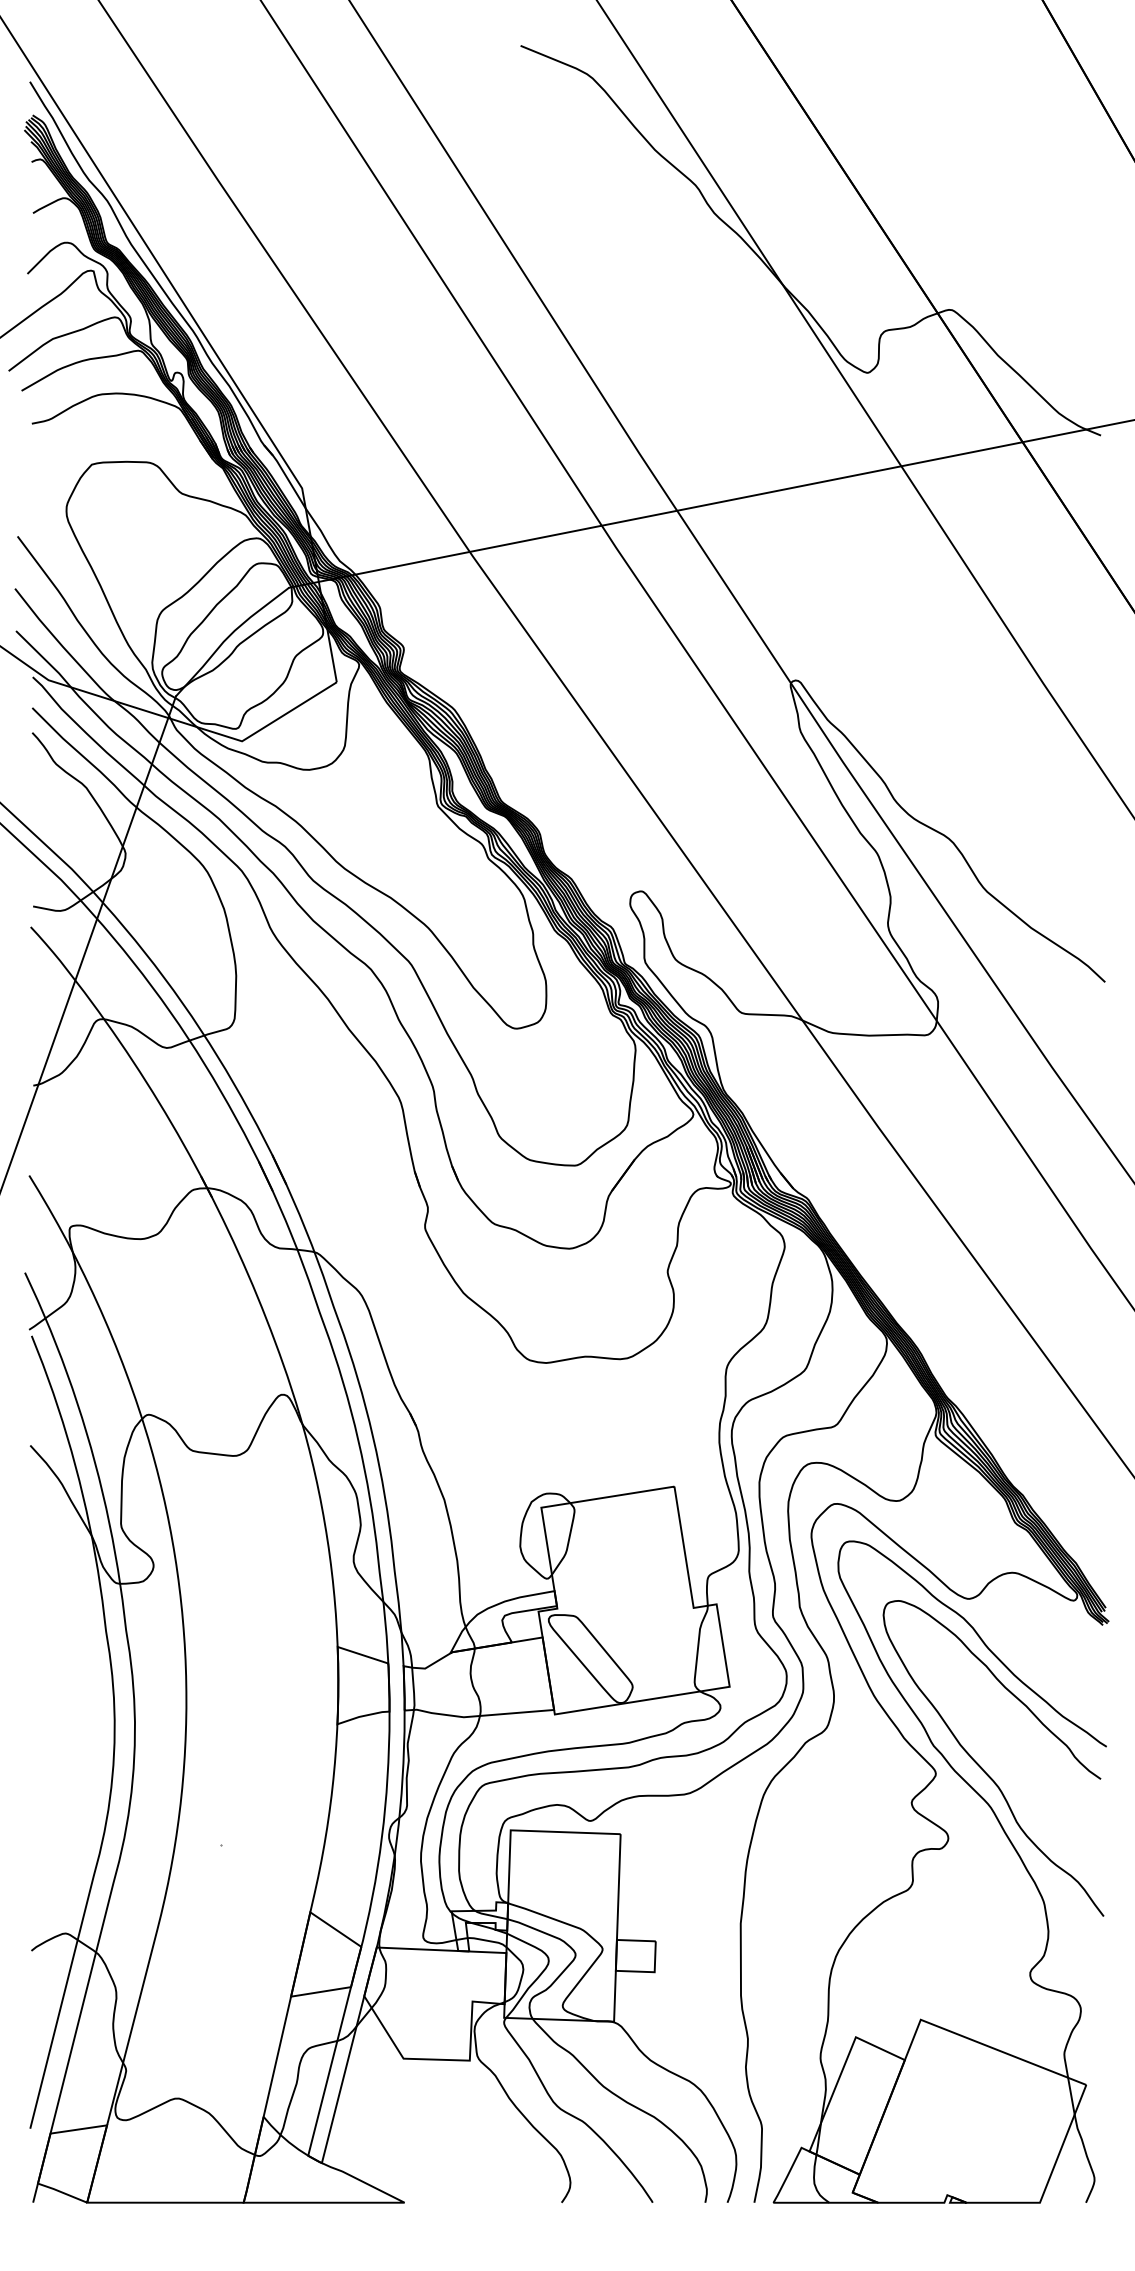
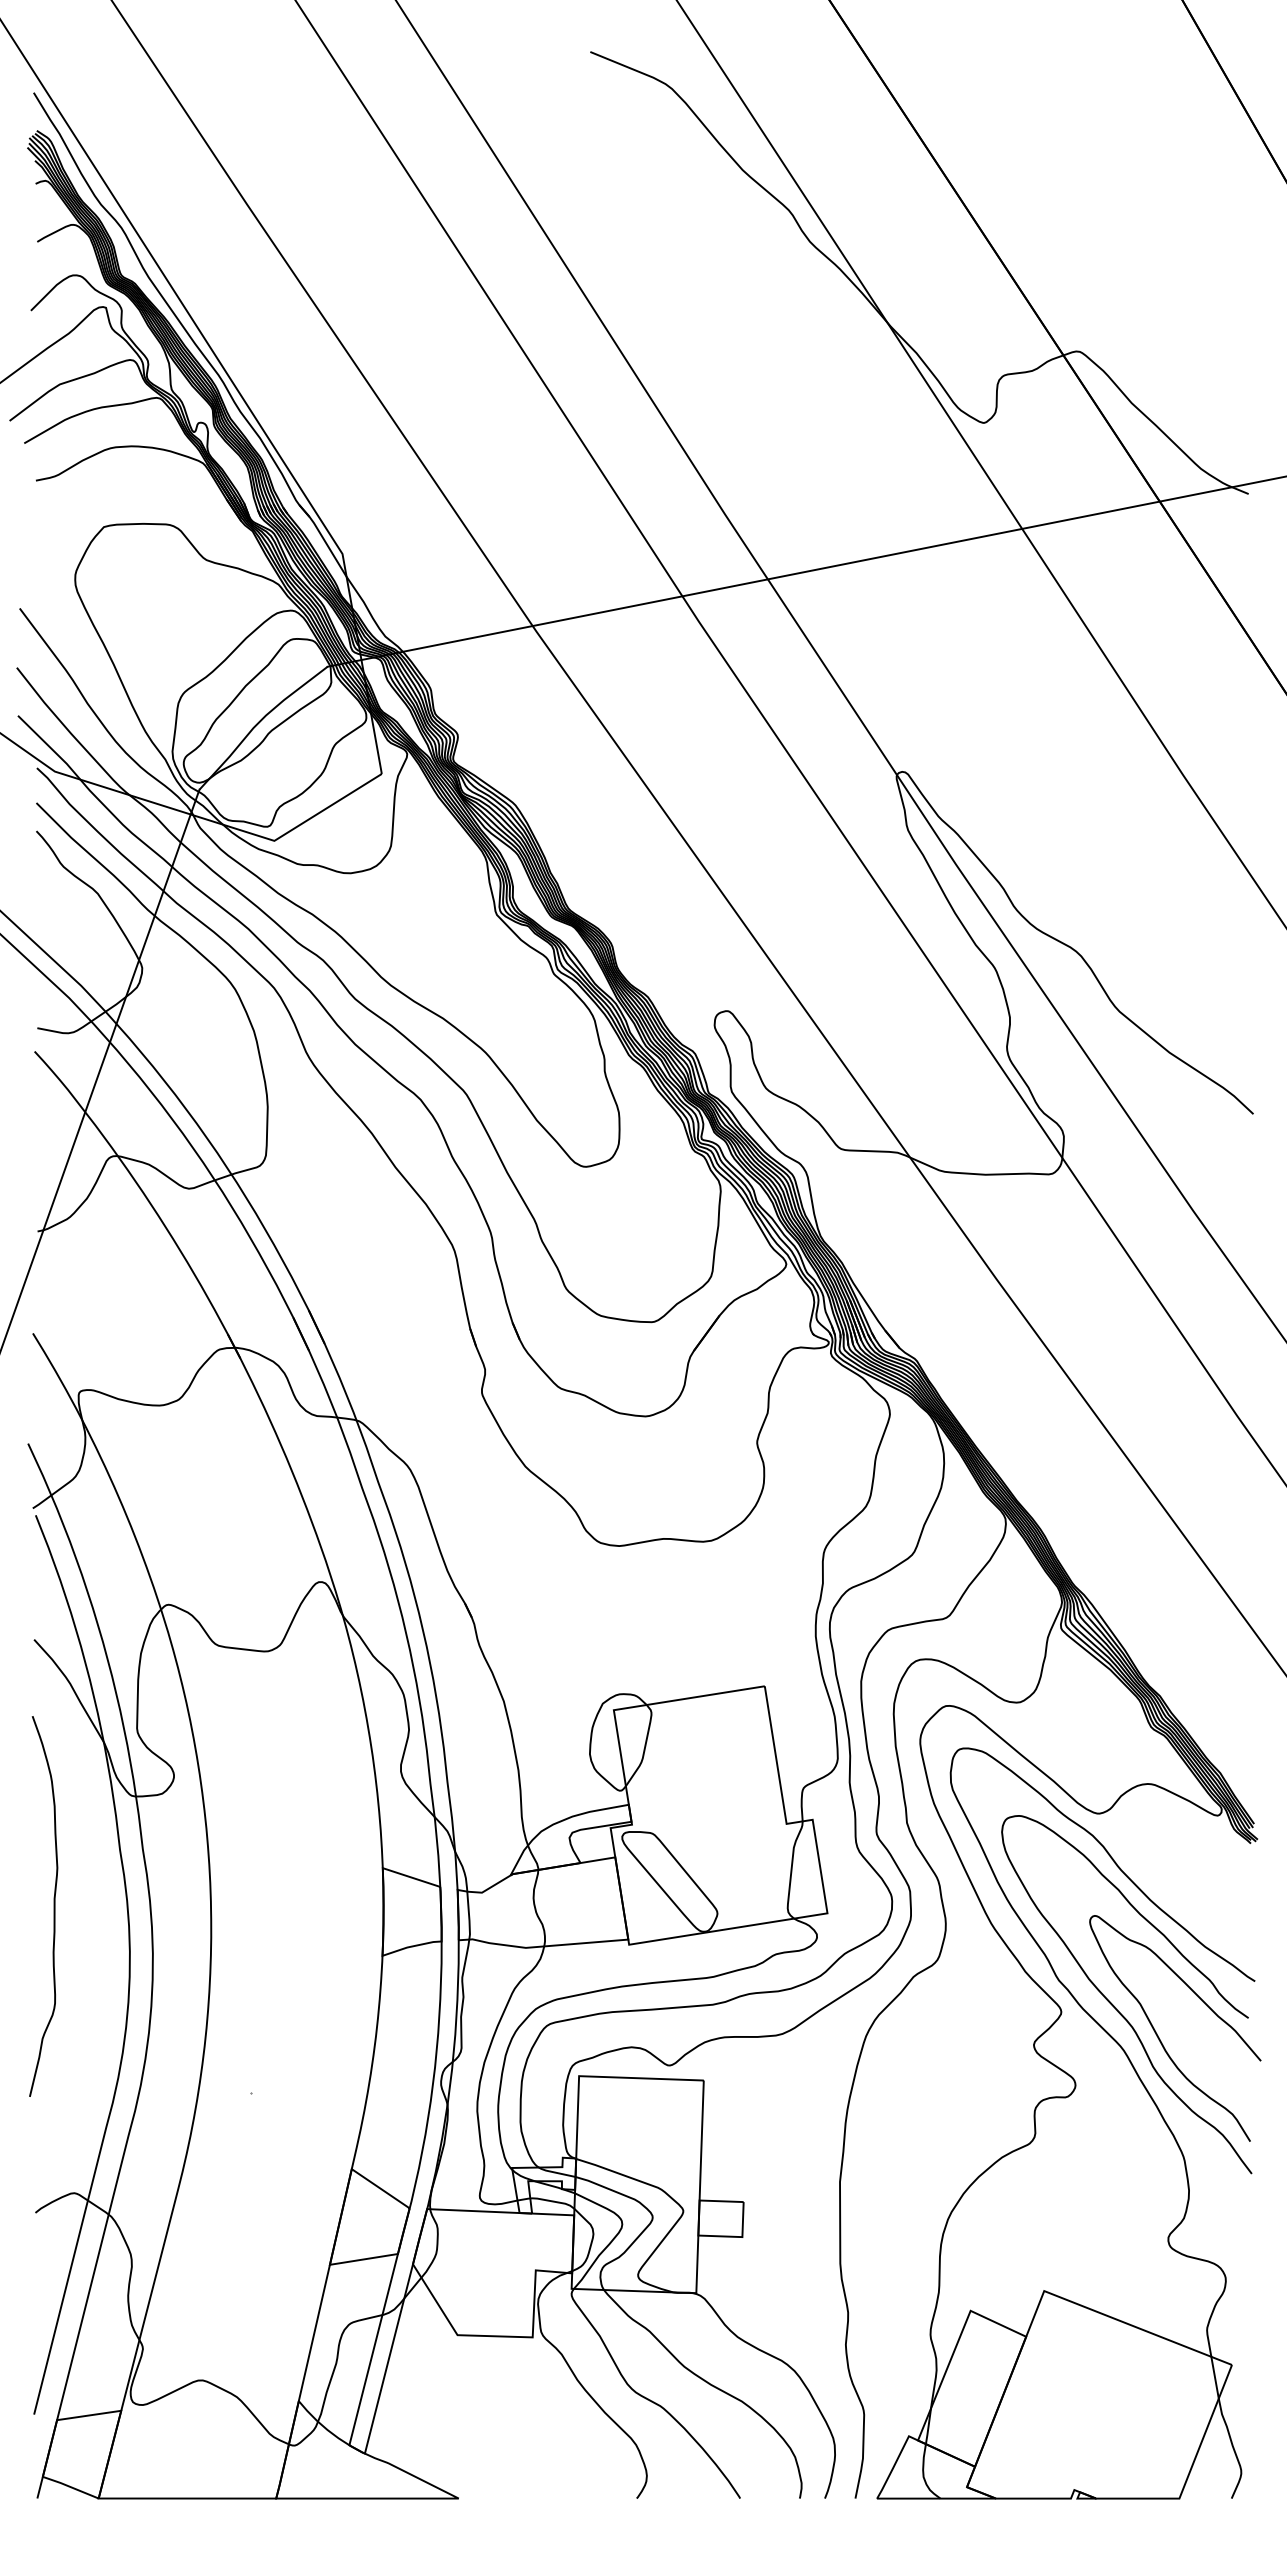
curve: (47, 1680) -> (53, 1906), added
curve: (1022, 1796) -> (1159, 2037), added

